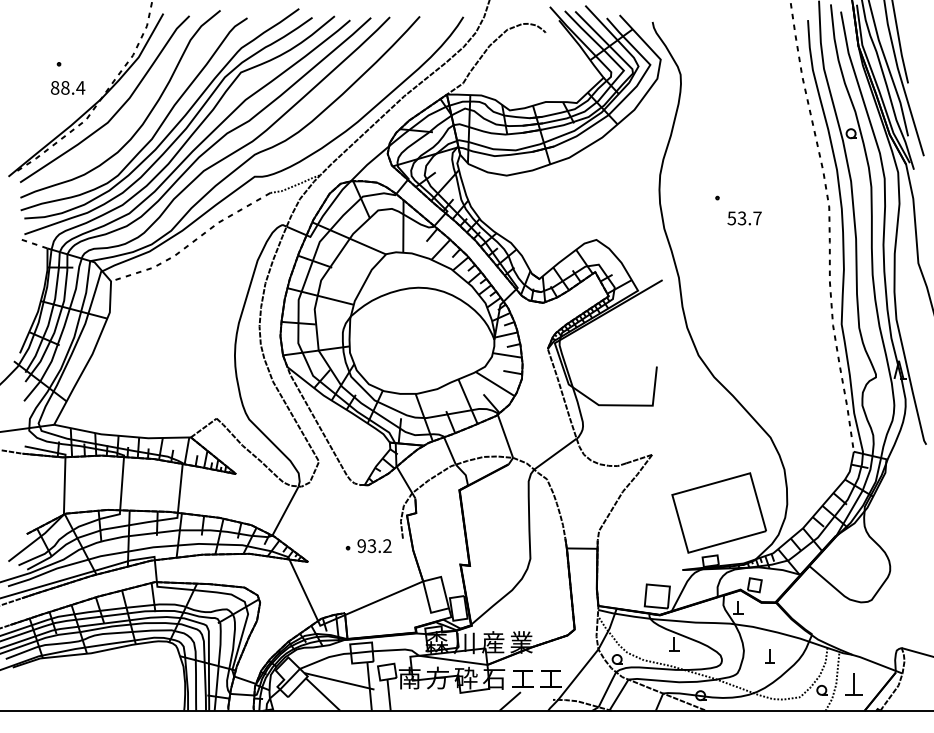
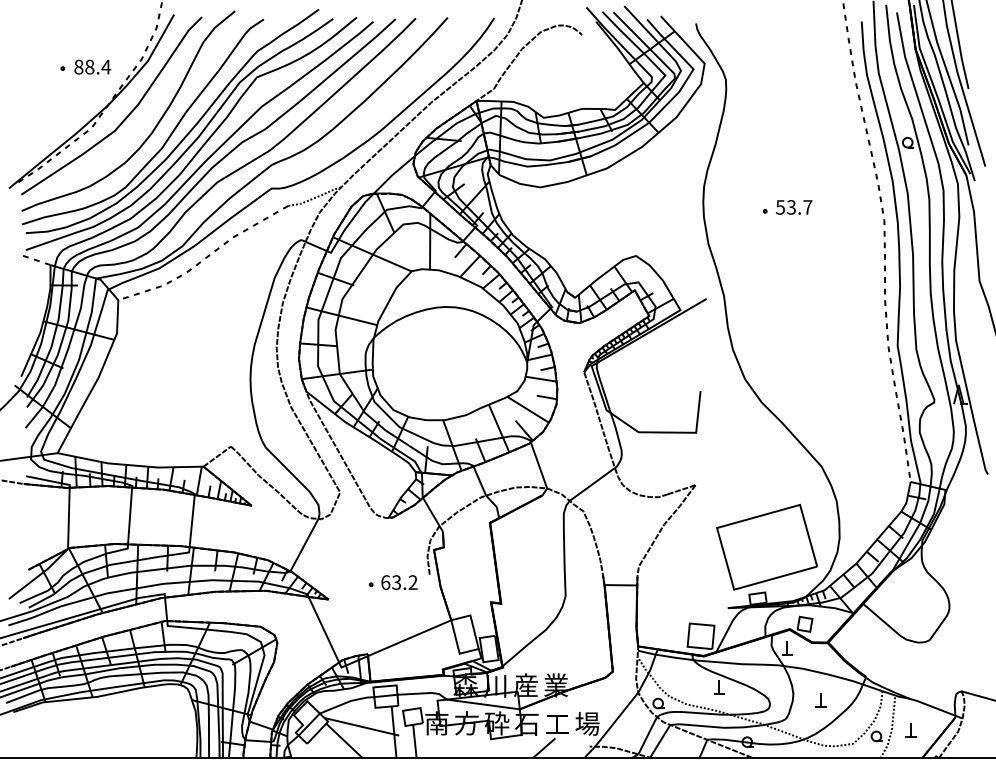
text: (68, 87) -> (93, 66), moved
text: (744, 218) -> (794, 207), moved
text: (361, 546) -> (385, 583), 93.2 -> 63.2
text: (550, 678) -> (587, 723), 工 -> 場
part: (853, 684) -> (910, 730), size x0.62

